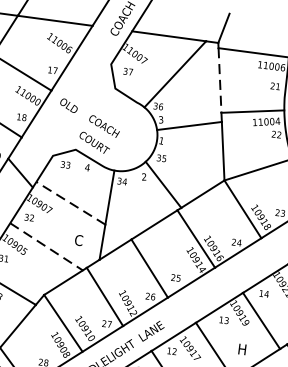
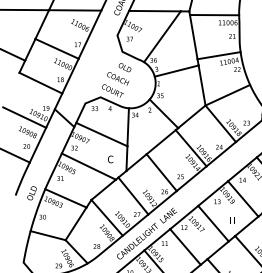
line: (219, 82) -> (193, 38), dashed -> solid
text: (68, 105) -> (124, 67), moved
line: (70, 203) -> (101, 134), dashed -> solid
line: (47, 246) -> (89, 166), dashed -> solid

